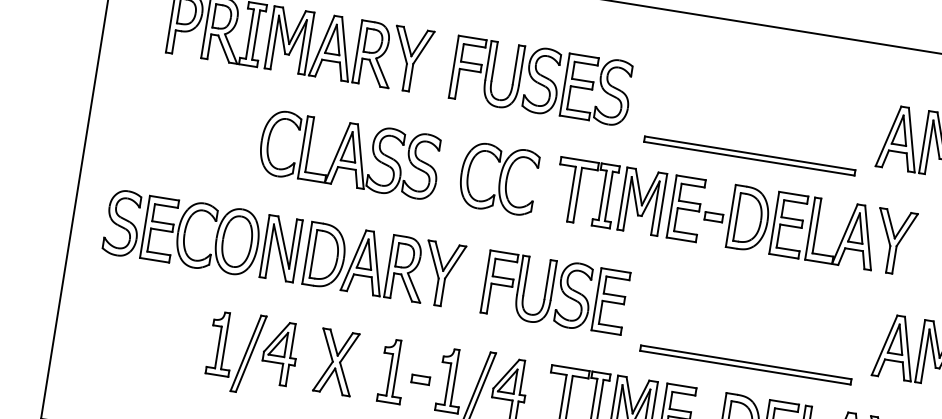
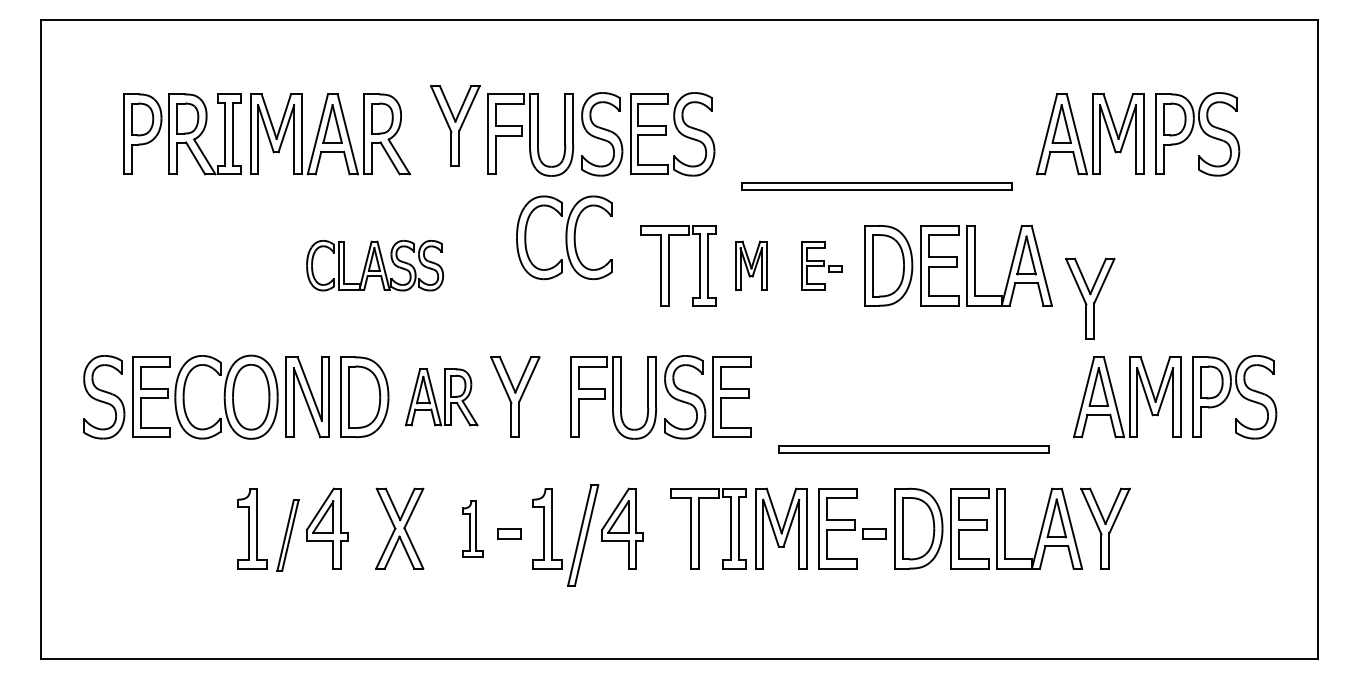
part: (410, 59) -> (455, 125), moved
part: (349, 154) -> (374, 265), size x0.6
part: (498, 178) -> (564, 237), moved
part: (642, 201) -> (751, 265), size x0.6
part: (697, 210) -> (822, 265), size x0.6
part: (894, 241) -> (1090, 298), moved
part: (385, 265) -> (441, 397), size x0.7
part: (248, 353) -> (287, 535), size x0.7
part: (392, 371) -> (472, 528), size x0.7

